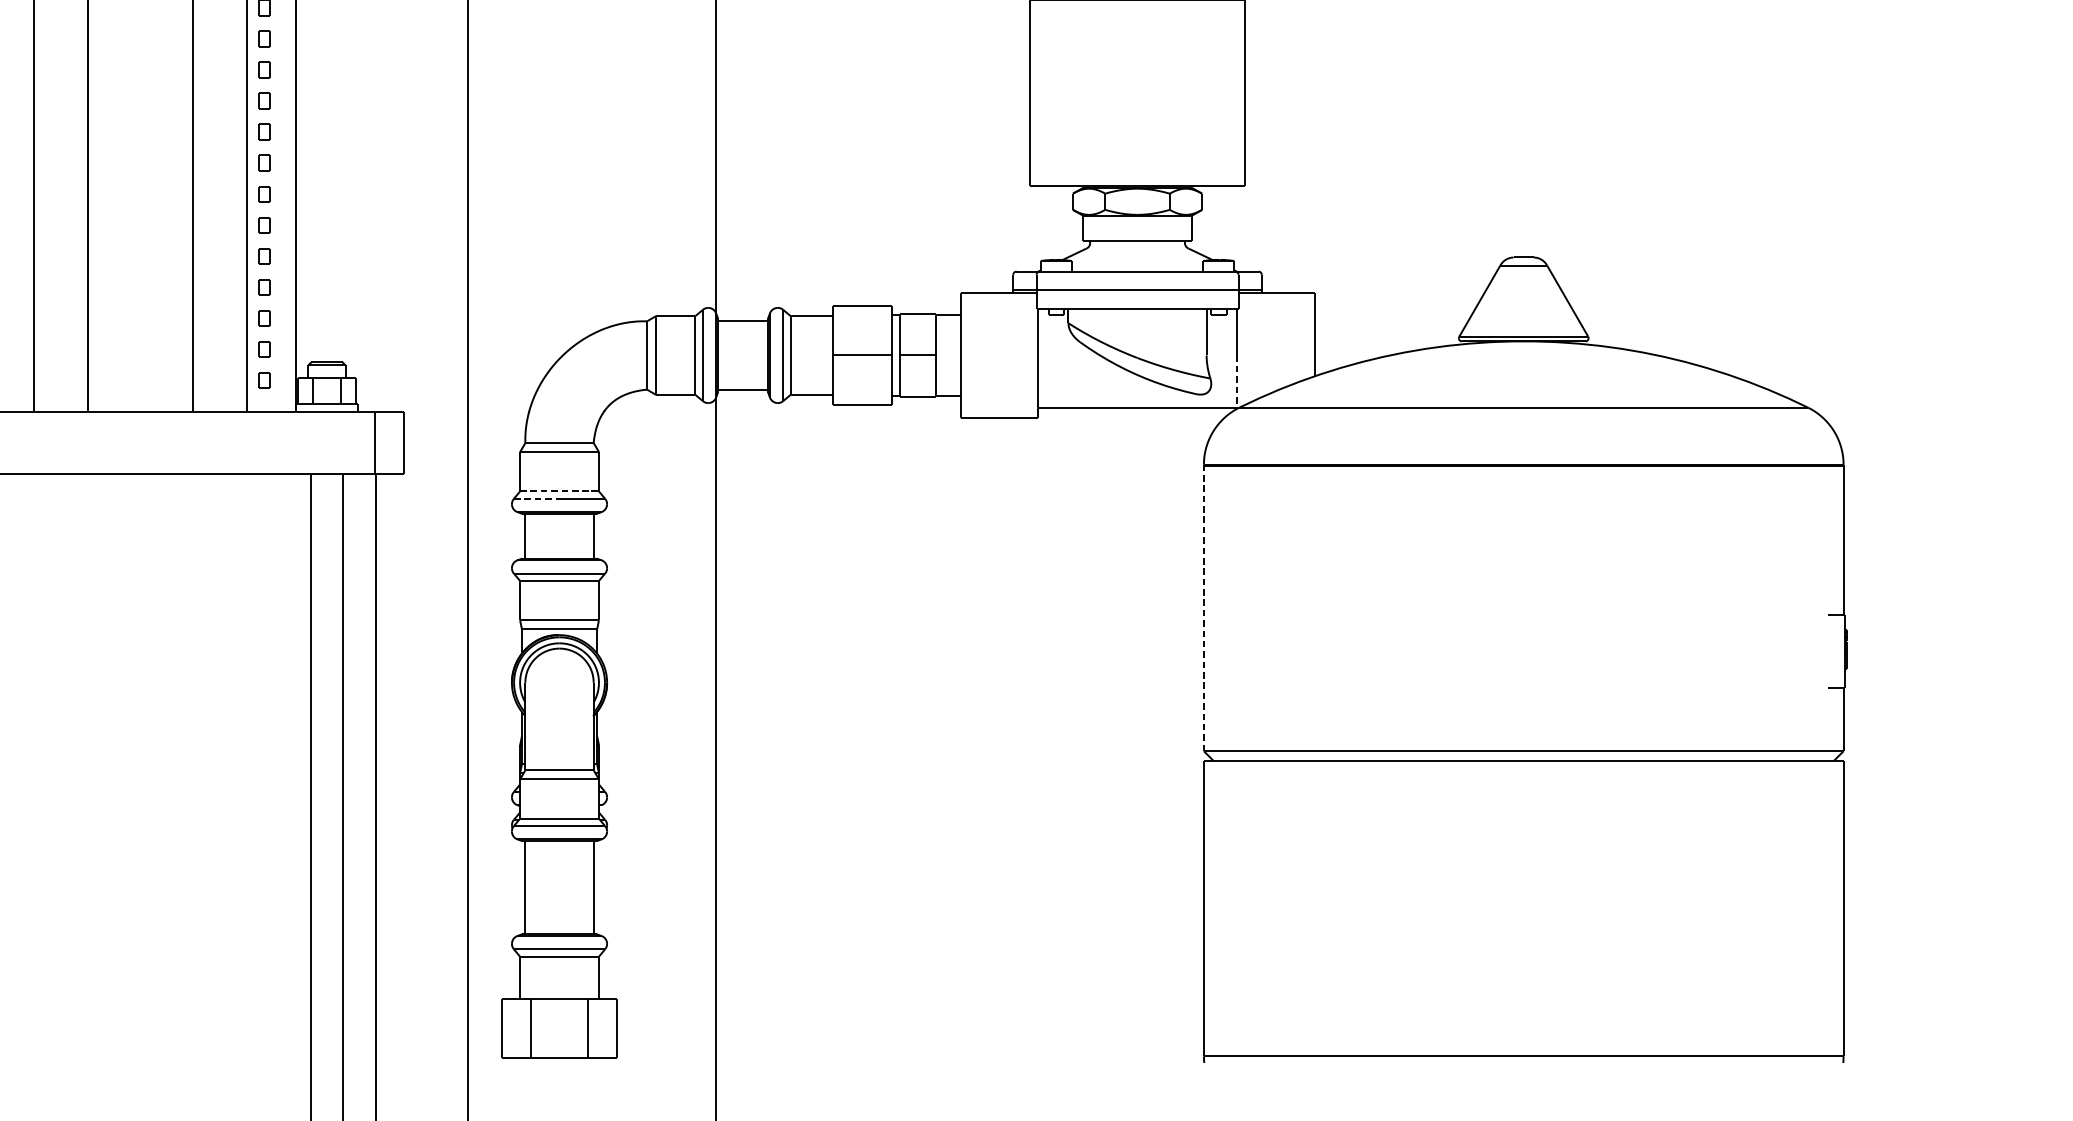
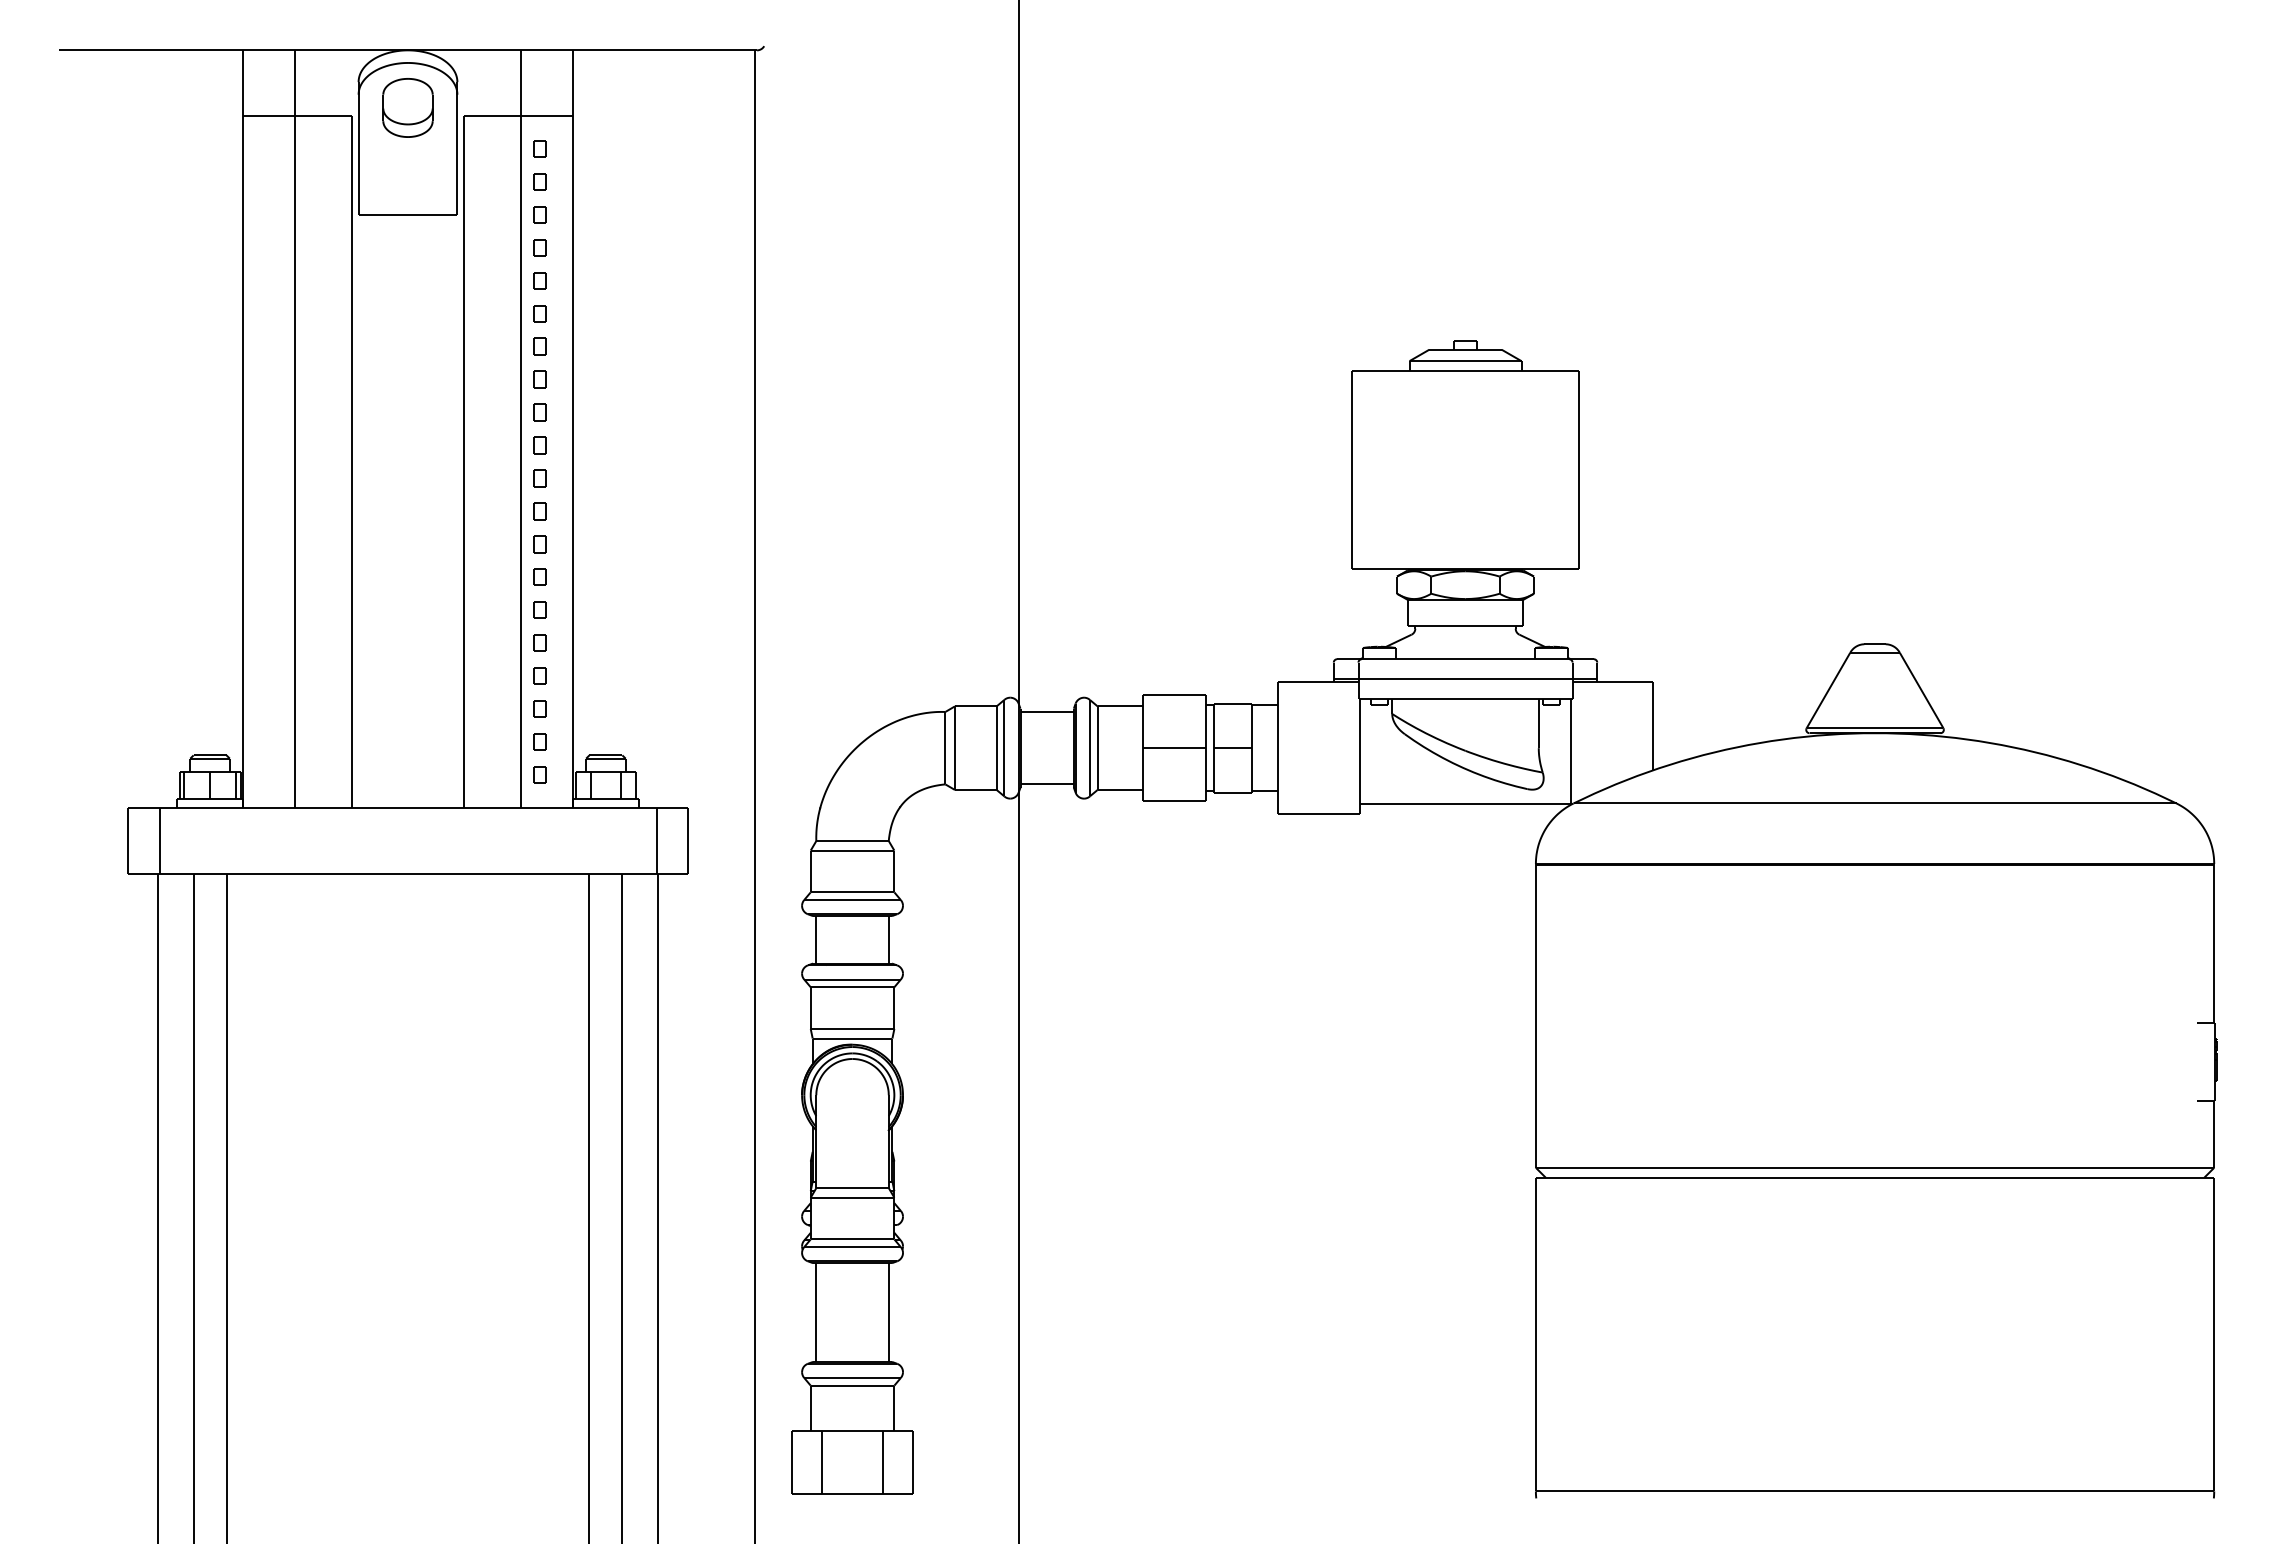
line: (1236, 383) -> (1570, 777), dashed -> solid
line: (555, 491) -> (848, 892), dashed -> solid
line: (536, 498) -> (828, 899), dashed -> solid
line: (1203, 607) -> (1535, 1015), dashed -> solid

